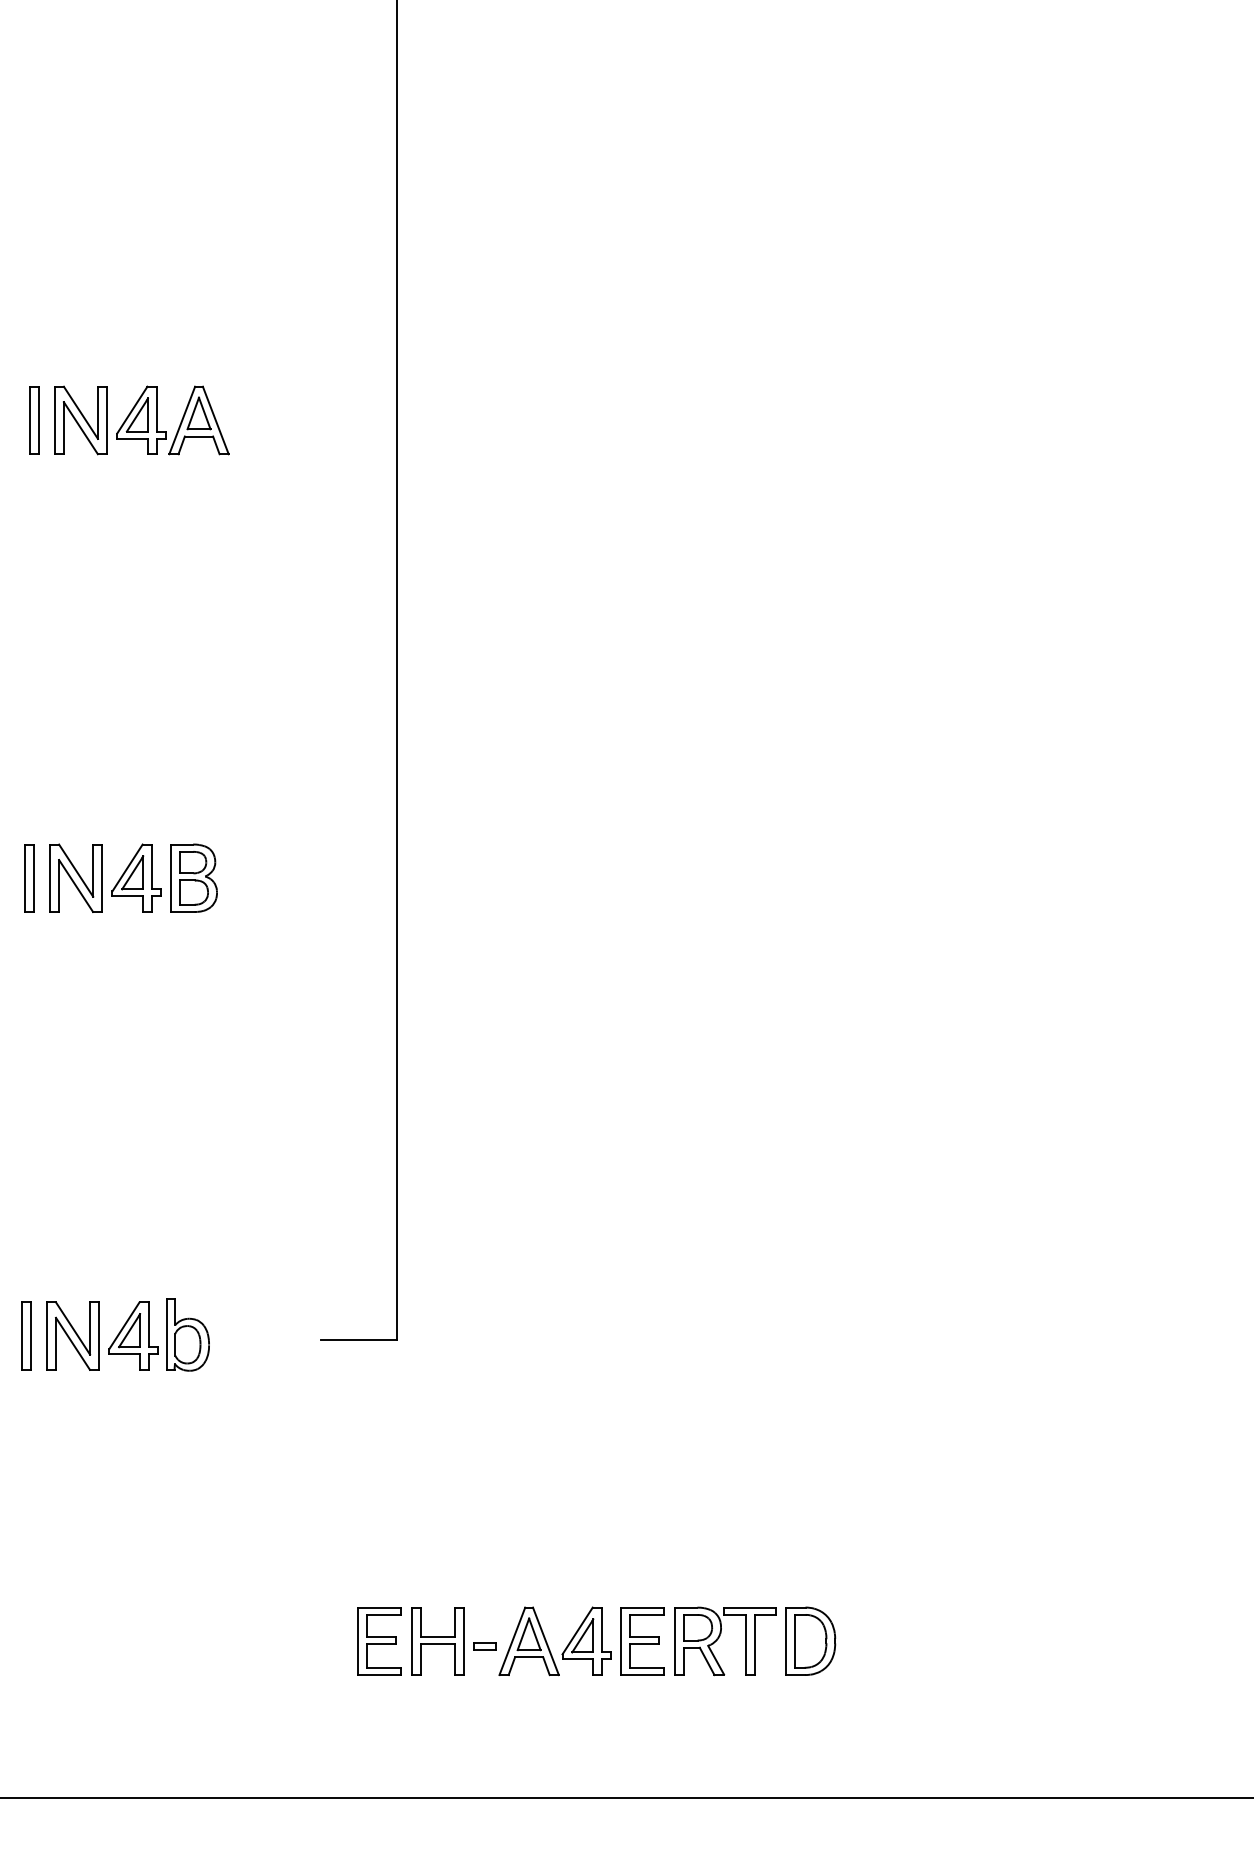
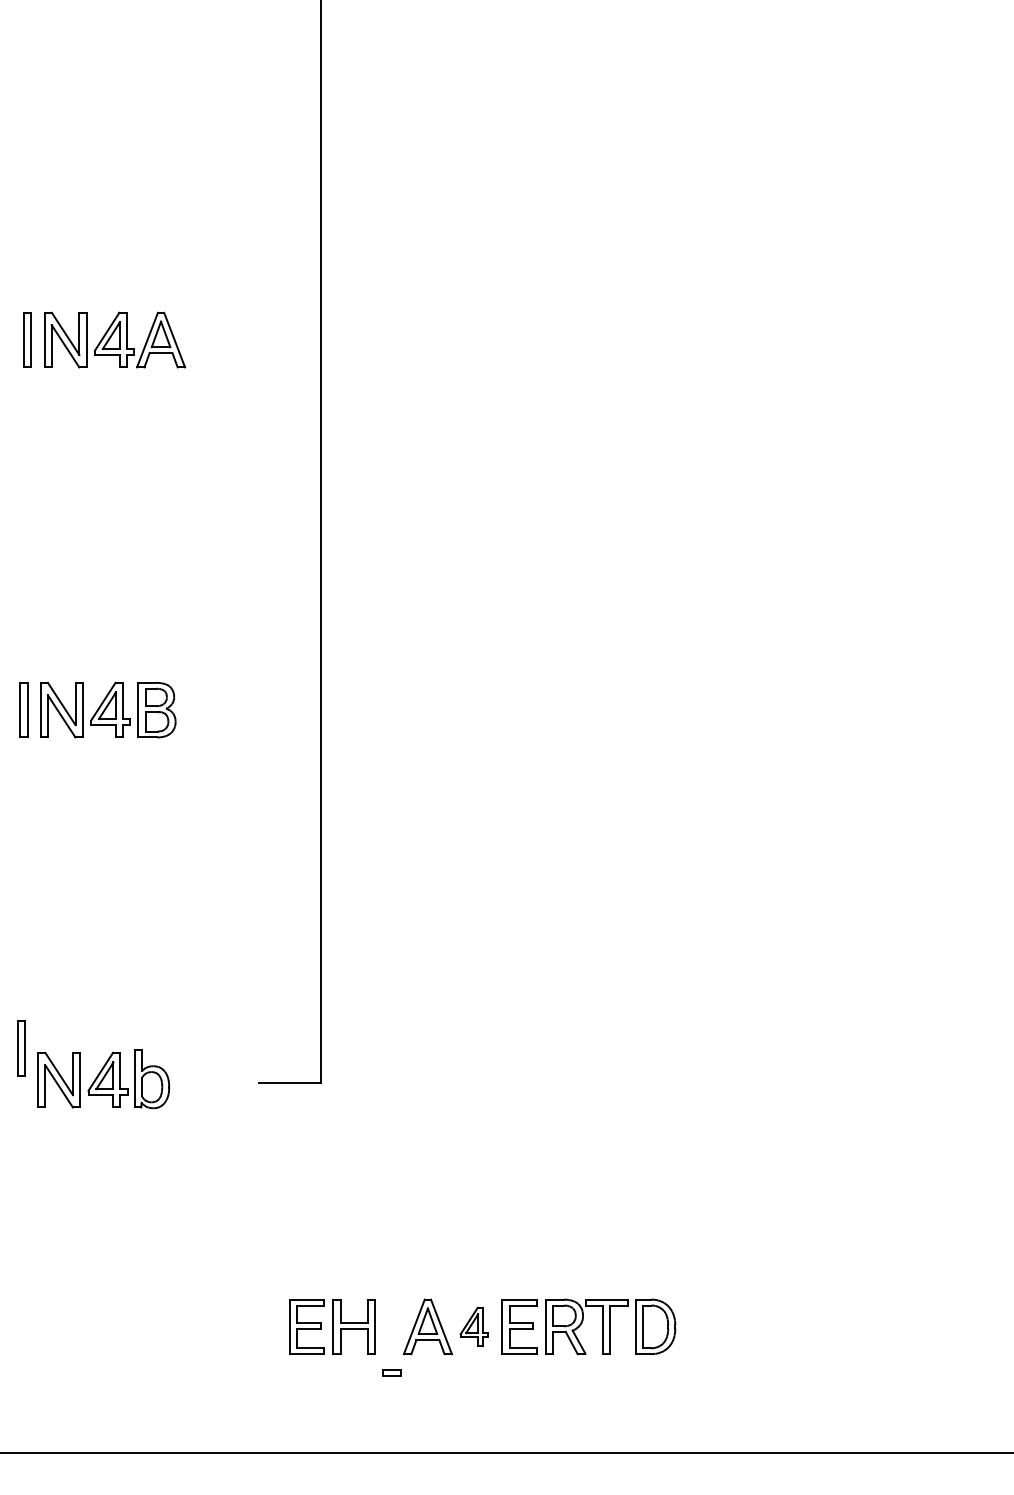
part: (26, 1335) -> (21, 1048), moved
part: (586, 1640) -> (474, 1326), size x0.7
part: (484, 1646) -> (391, 1373), moved

